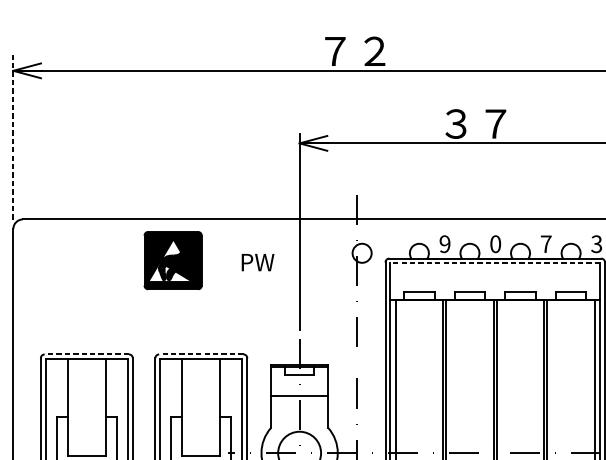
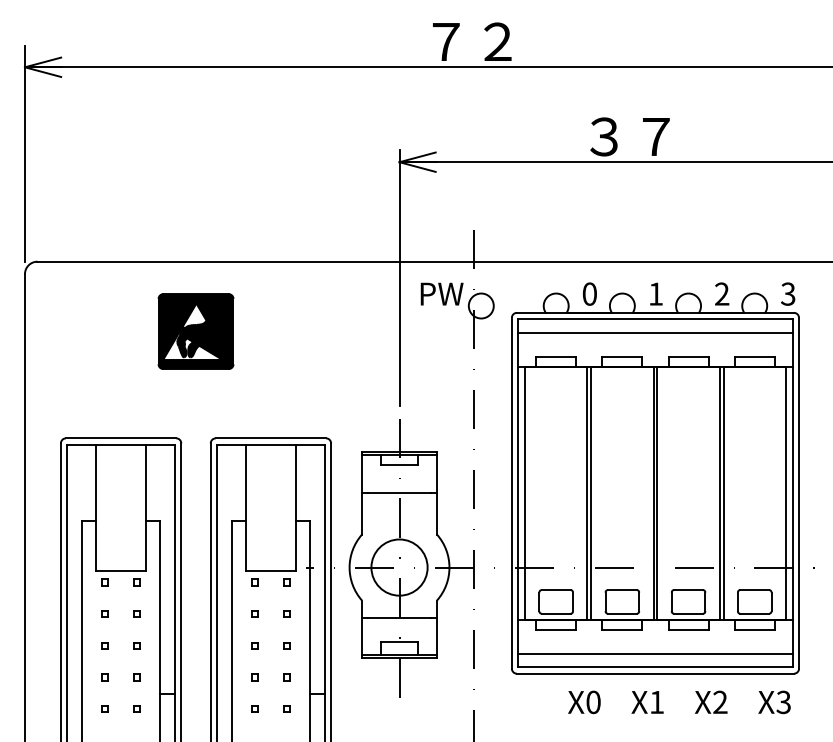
line: (13, 136) -> (24, 153), dashed -> solid
text: (444, 243) -> (589, 293), 9 -> 0
text: (496, 243) -> (656, 293), 0 -> 1
text: (546, 243) -> (722, 293), 7 -> 2
part: (172, 260) -> (195, 331), moved
text: (257, 262) -> (441, 293), moved
line: (494, 263) -> (654, 319), dashed -> solid
line: (495, 274) -> (655, 333), added
line: (86, 354) -> (120, 438), dashed -> solid
line: (201, 354) -> (270, 438), dashed -> solid

